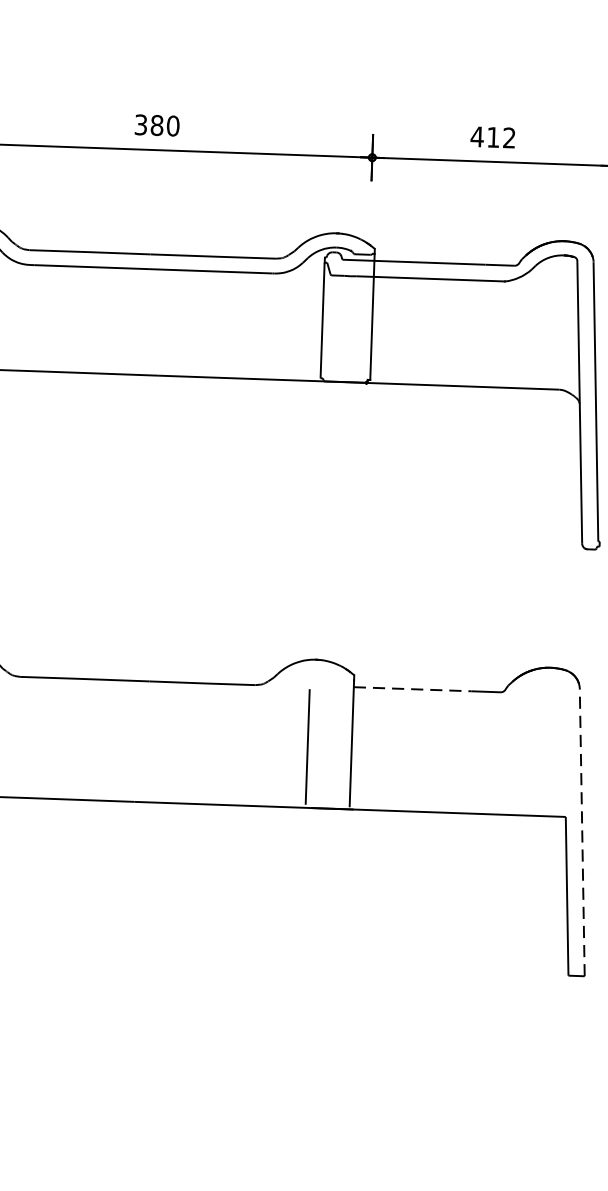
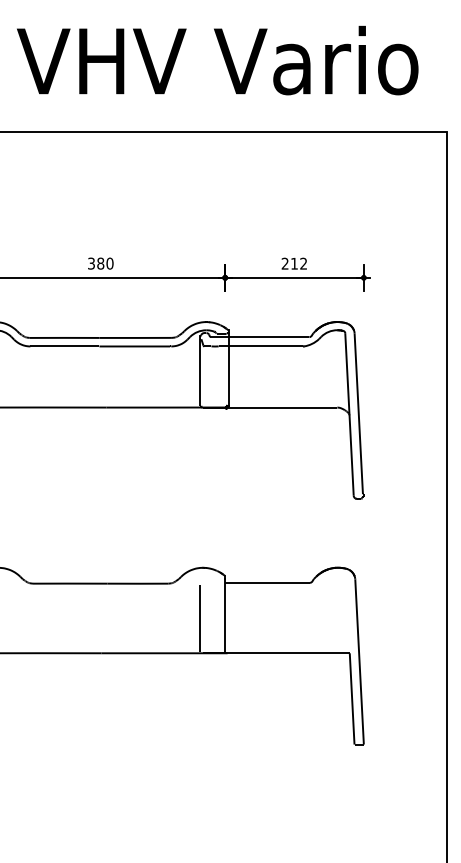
text: (476, 136) -> (284, 263), 412 -> 212
line: (413, 688) -> (259, 582), dashed -> solid
line: (582, 833) -> (359, 662), dashed -> solid

